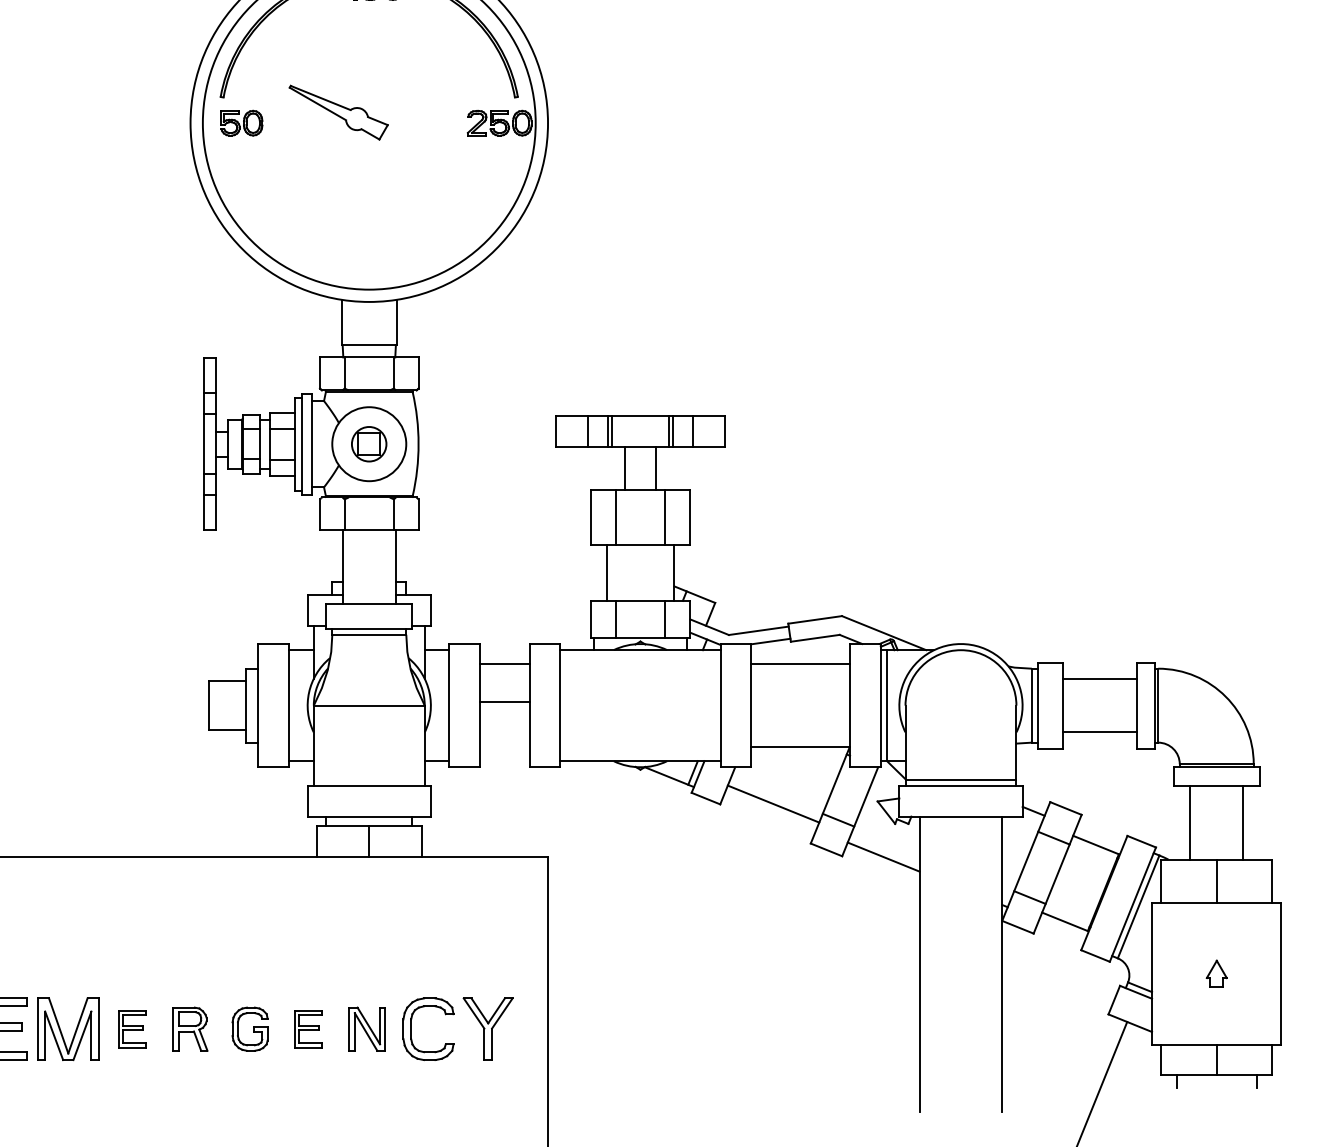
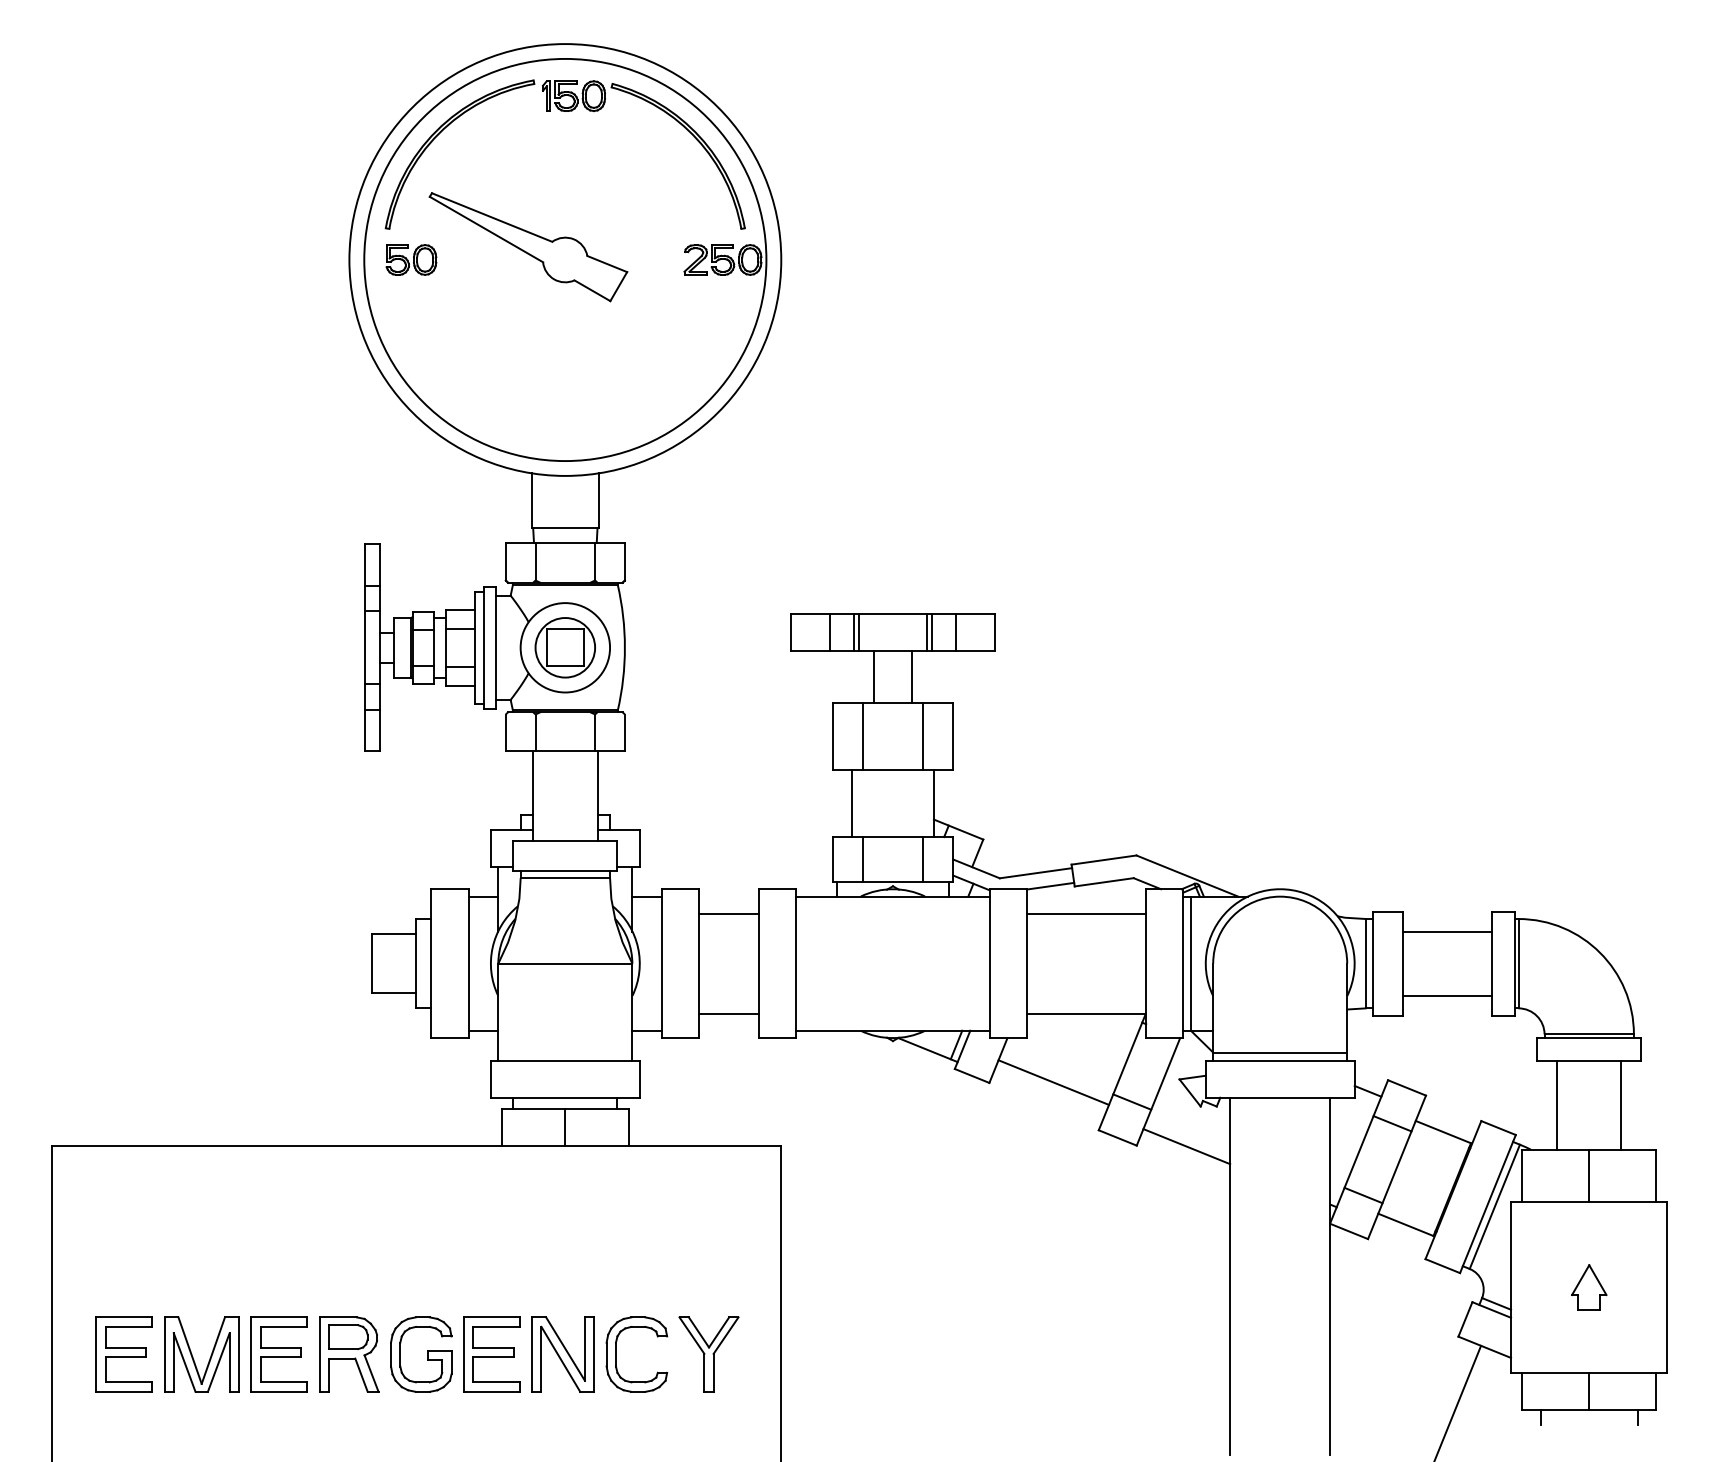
part: (338, 112) -> (528, 247), size x1.67
part: (368, 443) -> (564, 647), size x1.43
line: (504, 701) -> (728, 1013), moved
part: (1216, 973) -> (1589, 1287), size x1.43
part: (131, 1029) -> (278, 1354), size x1.67
part: (190, 1029) -> (349, 1354), size x1.43
part: (250, 1029) -> (421, 1354), size x1.43
part: (308, 1029) -> (491, 1354), size x1.67
part: (366, 1029) -> (562, 1354), size x1.43

